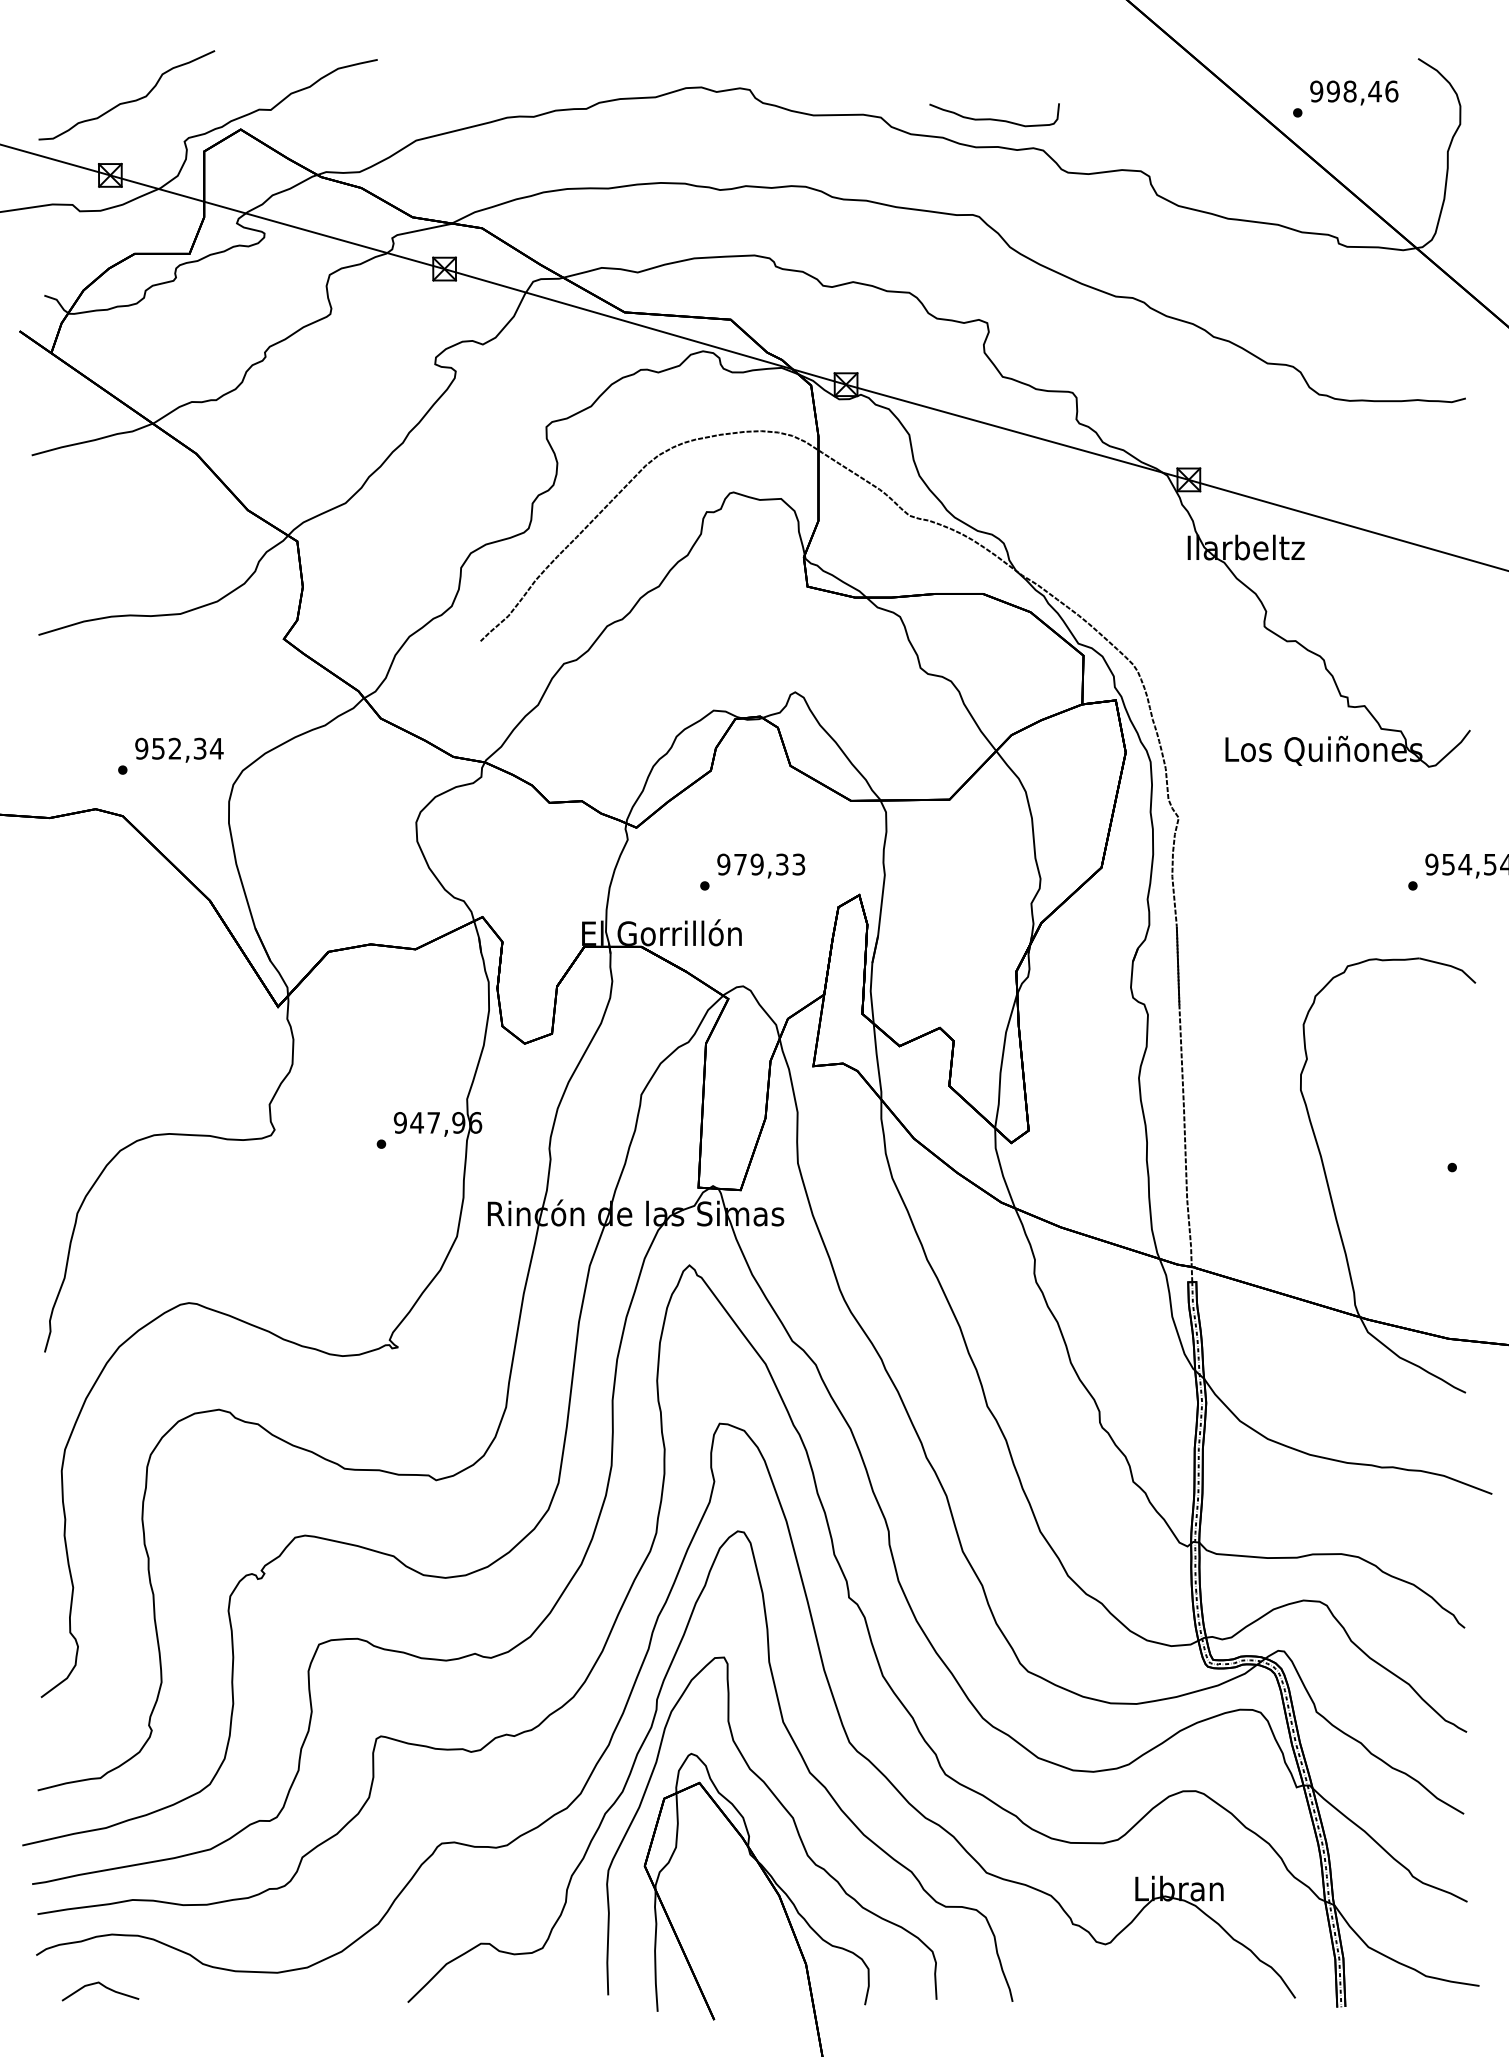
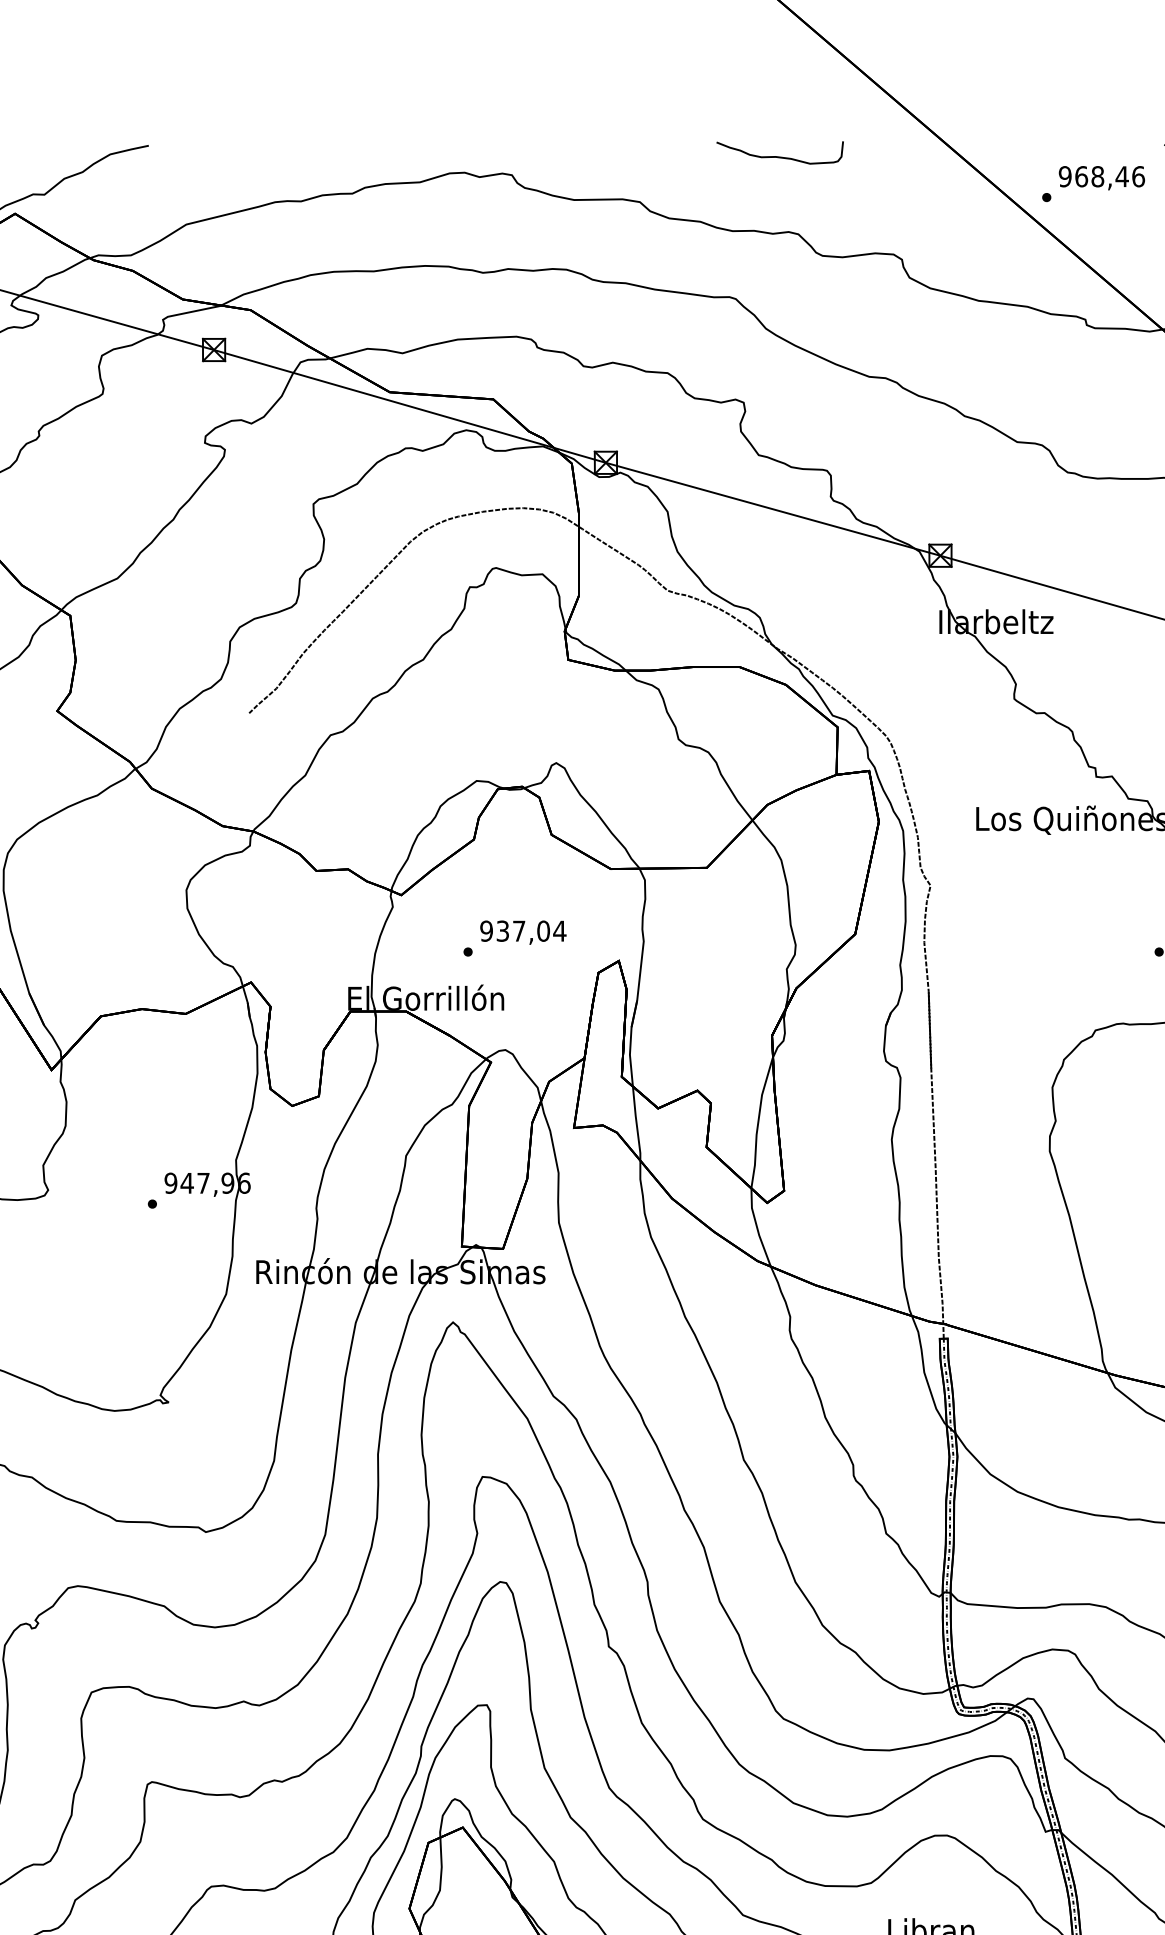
text: (1333, 91) -> (1081, 176), 998,46 -> 968,46
curve: (994, 118) -> (780, 156), moved
text: (769, 864) -> (531, 931), 979,33 -> 937,04

